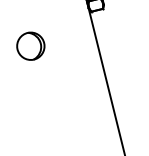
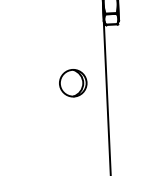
part: (31, 46) -> (73, 83), moved

